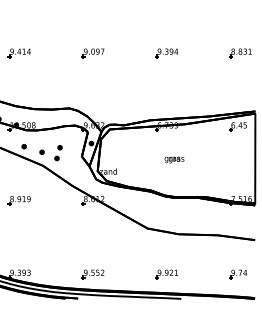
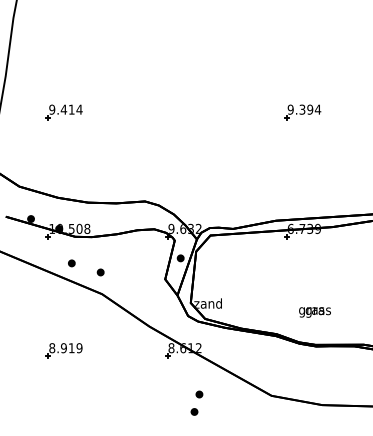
part: (92, 53) -> (182, 112), removed
part: (58, 153) -> (196, 403), moved
text: (174, 159) -> (315, 311), moved

